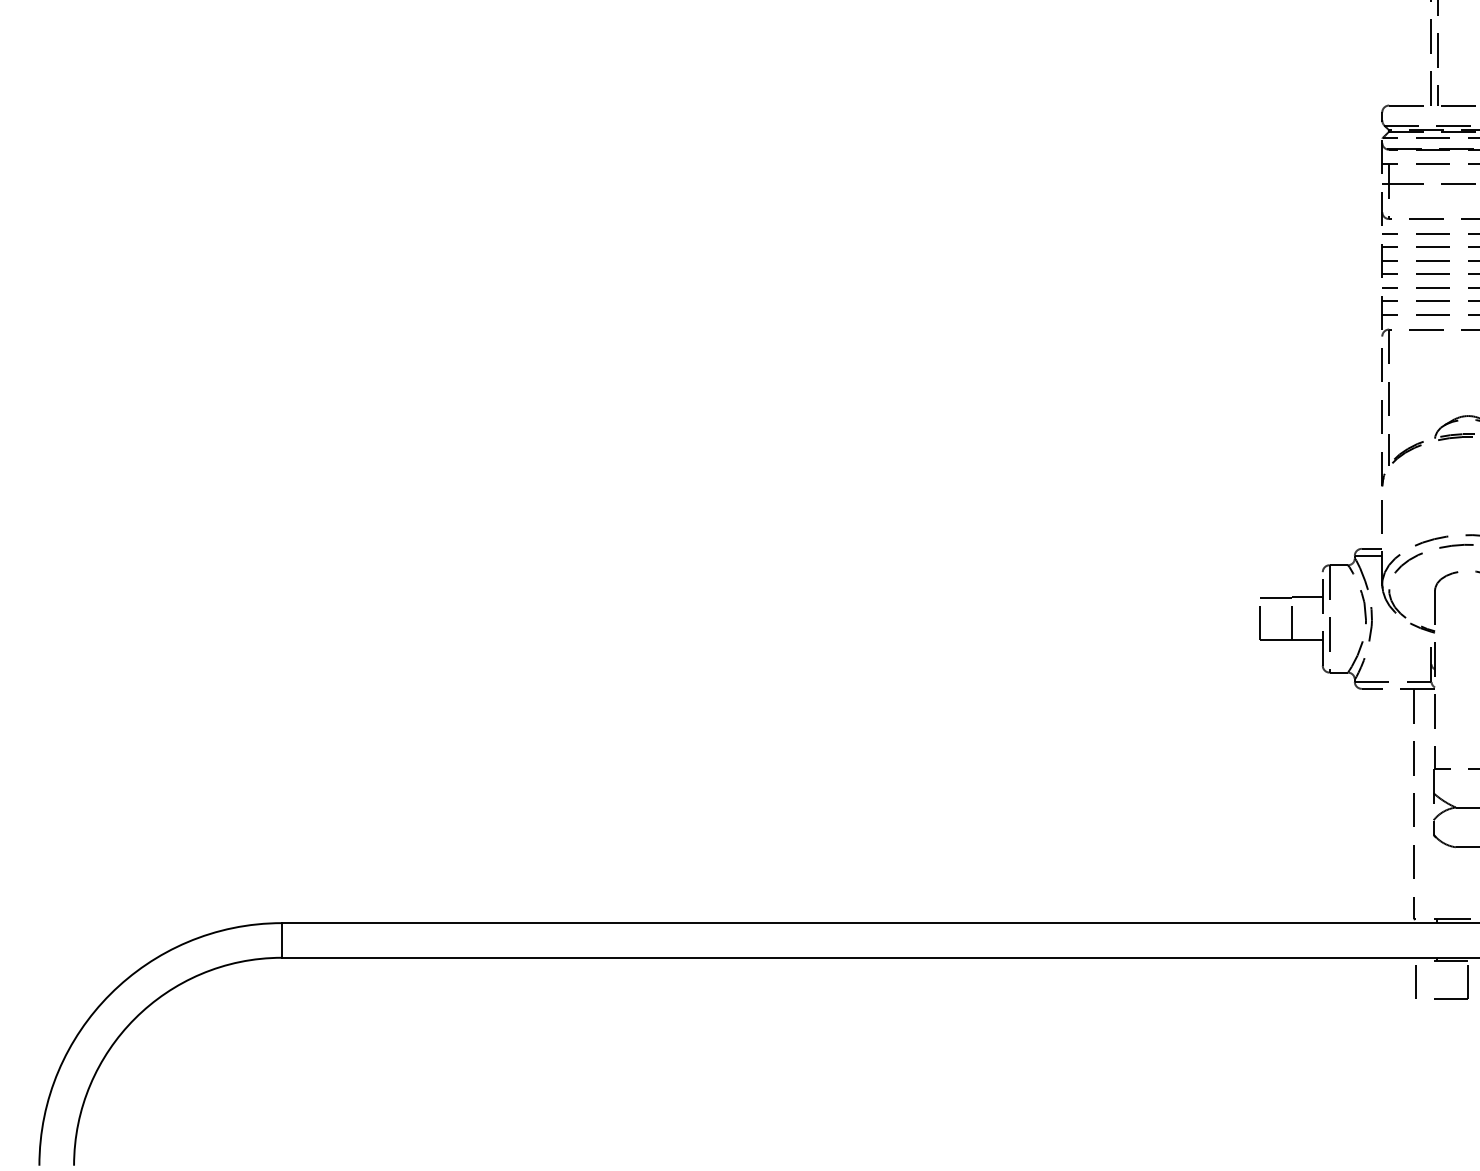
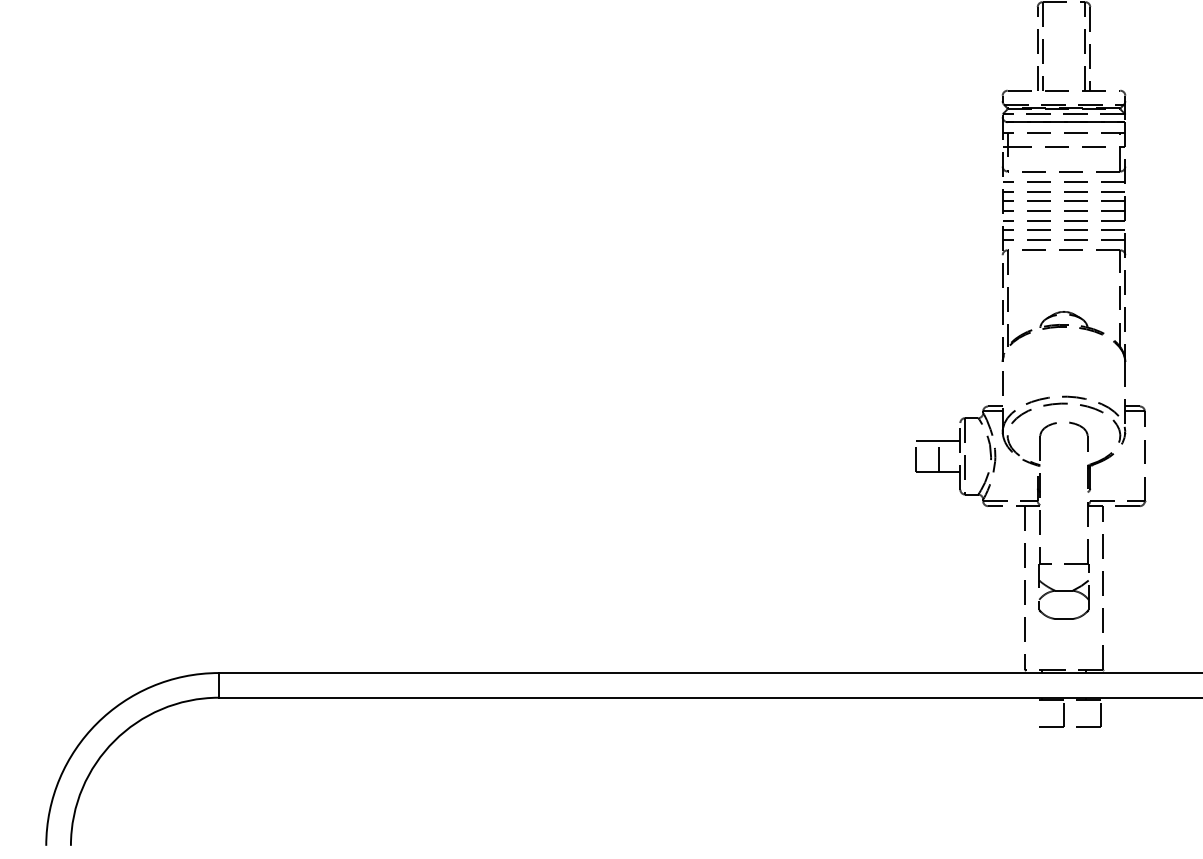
line: (1415, 979) -> (1026, 713), removed

